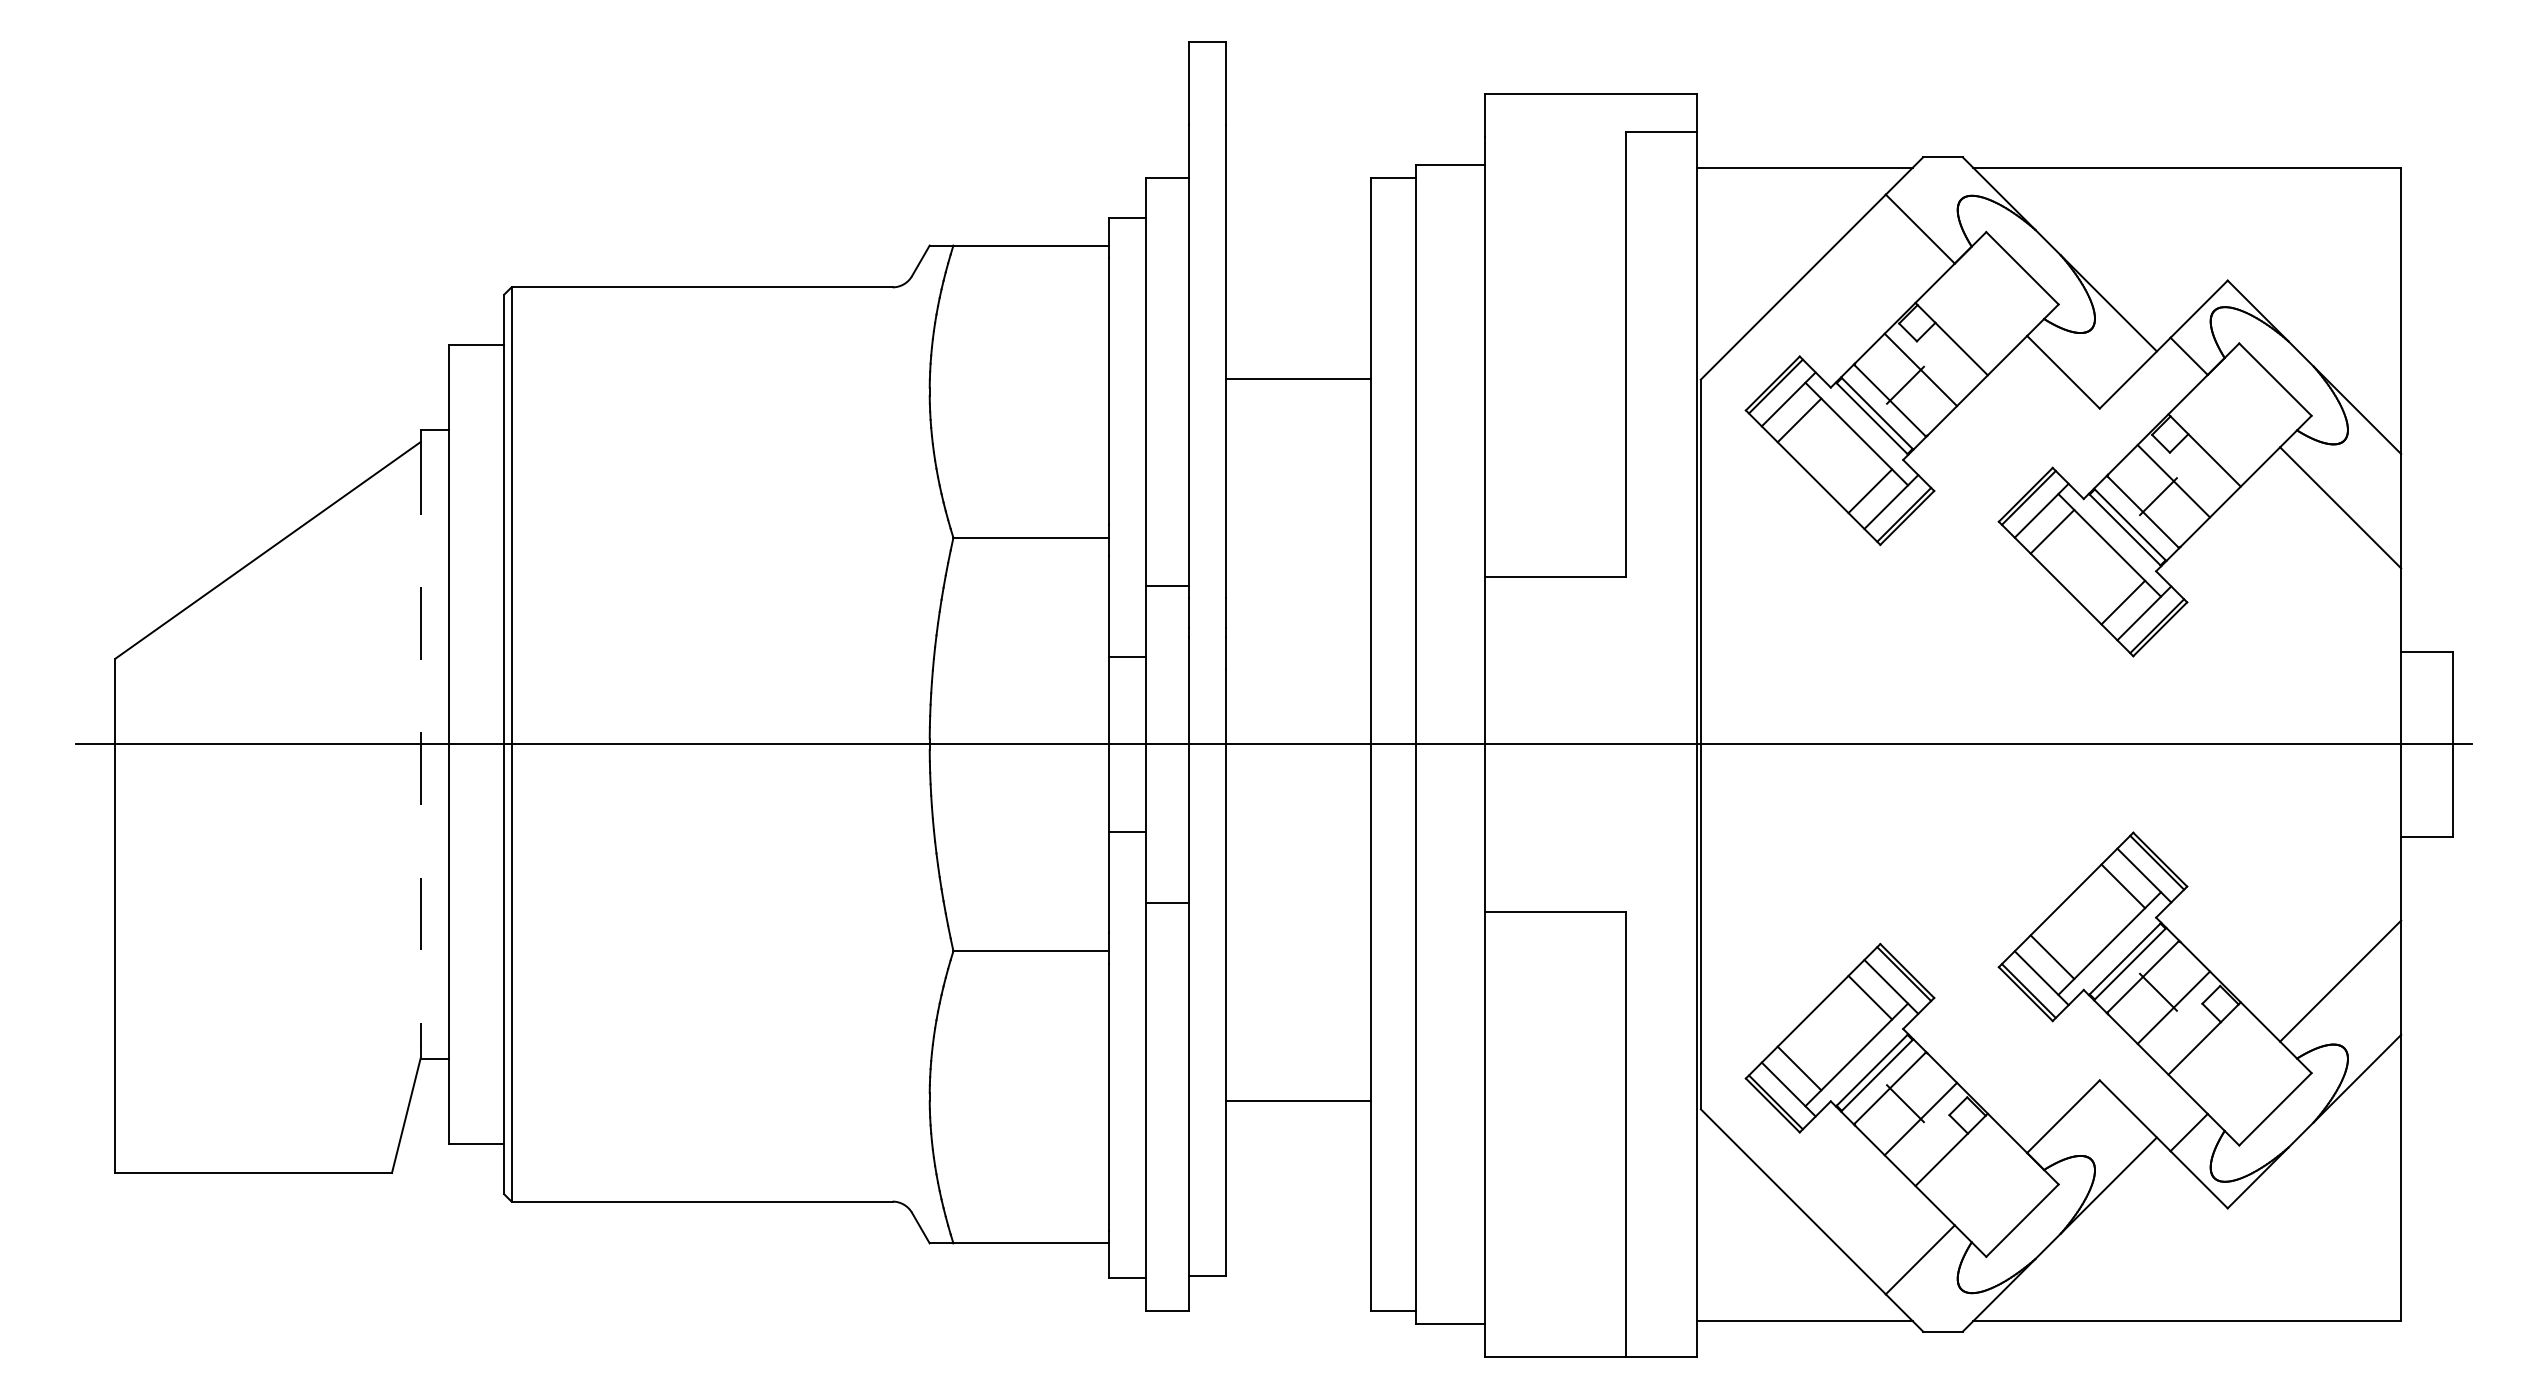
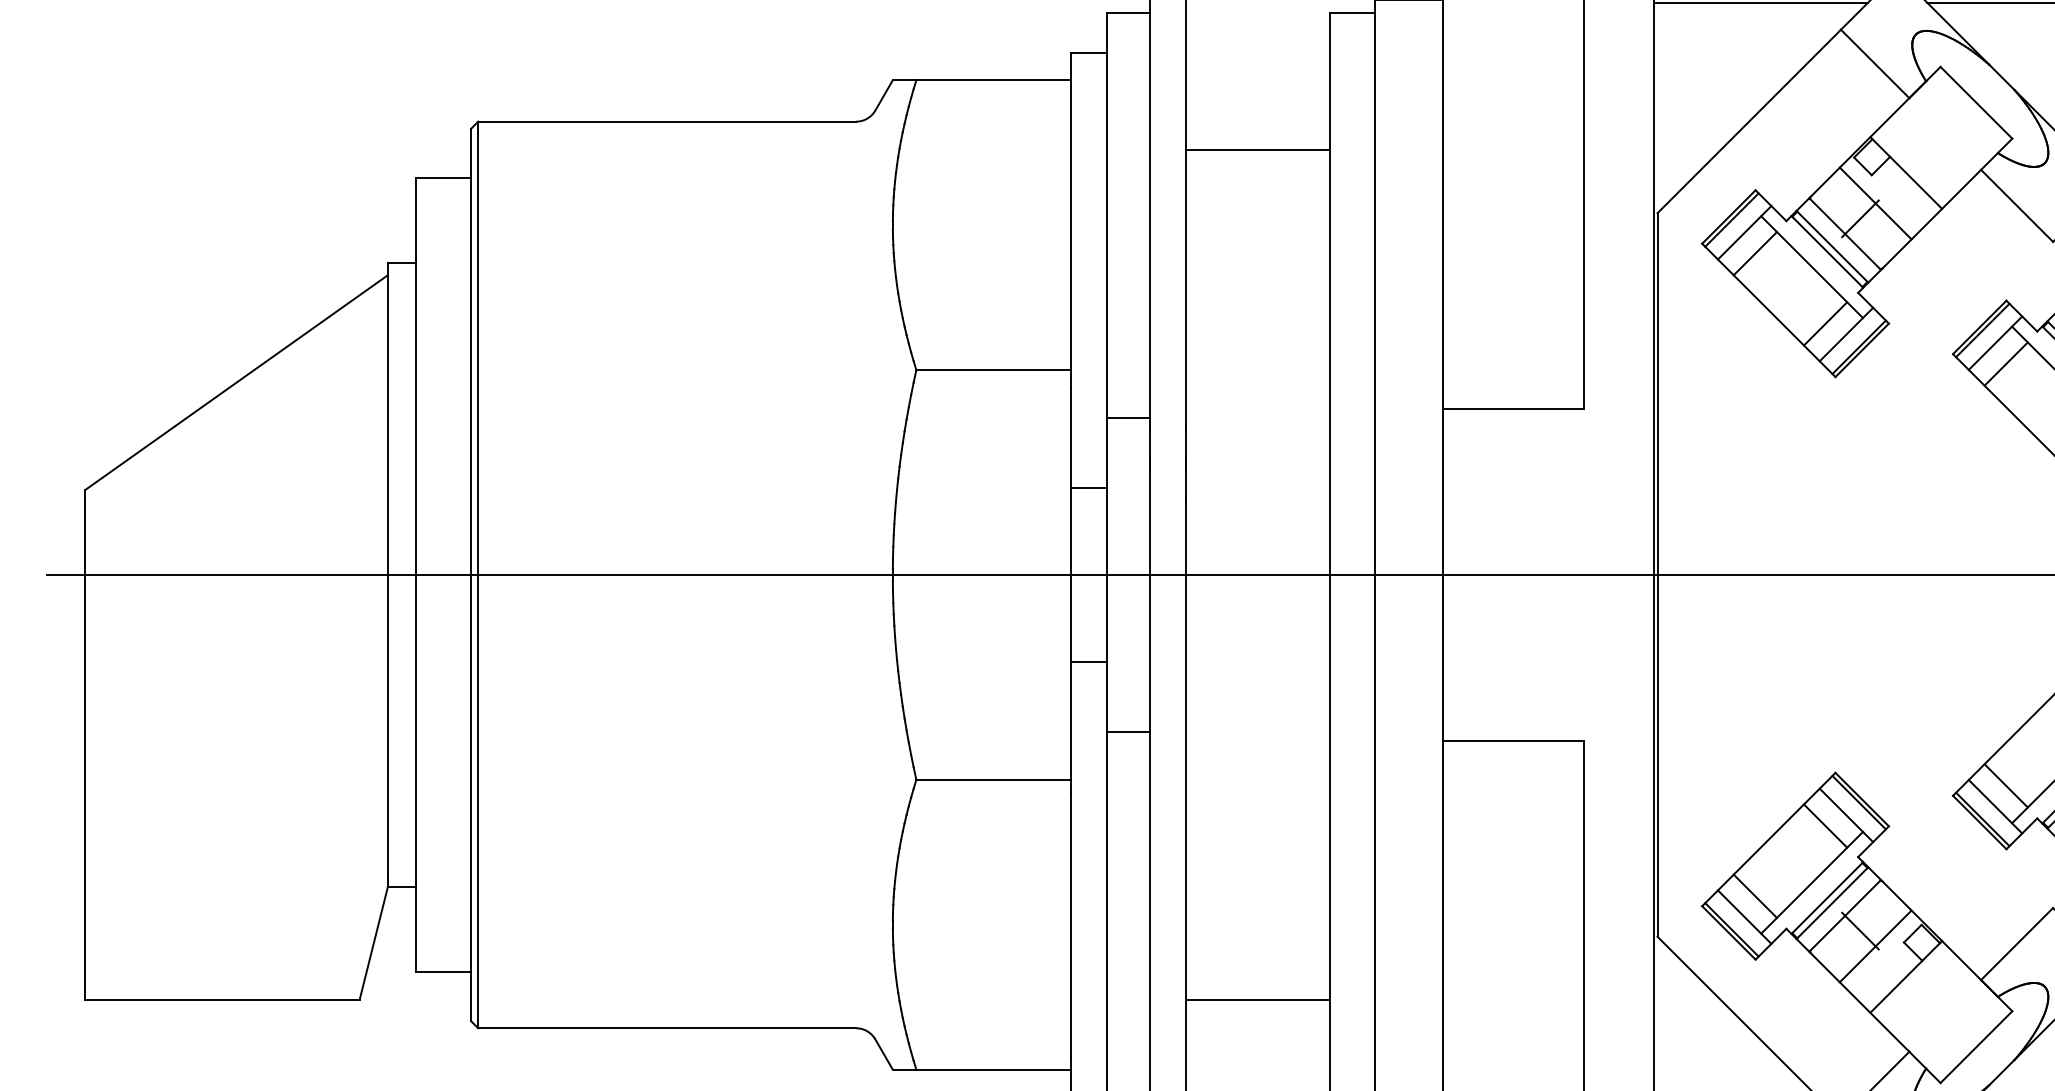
line: (1297, 379) -> (1257, 150), moved
line: (420, 744) -> (387, 574), dashed -> solid
line: (1297, 1100) -> (1257, 999), moved

